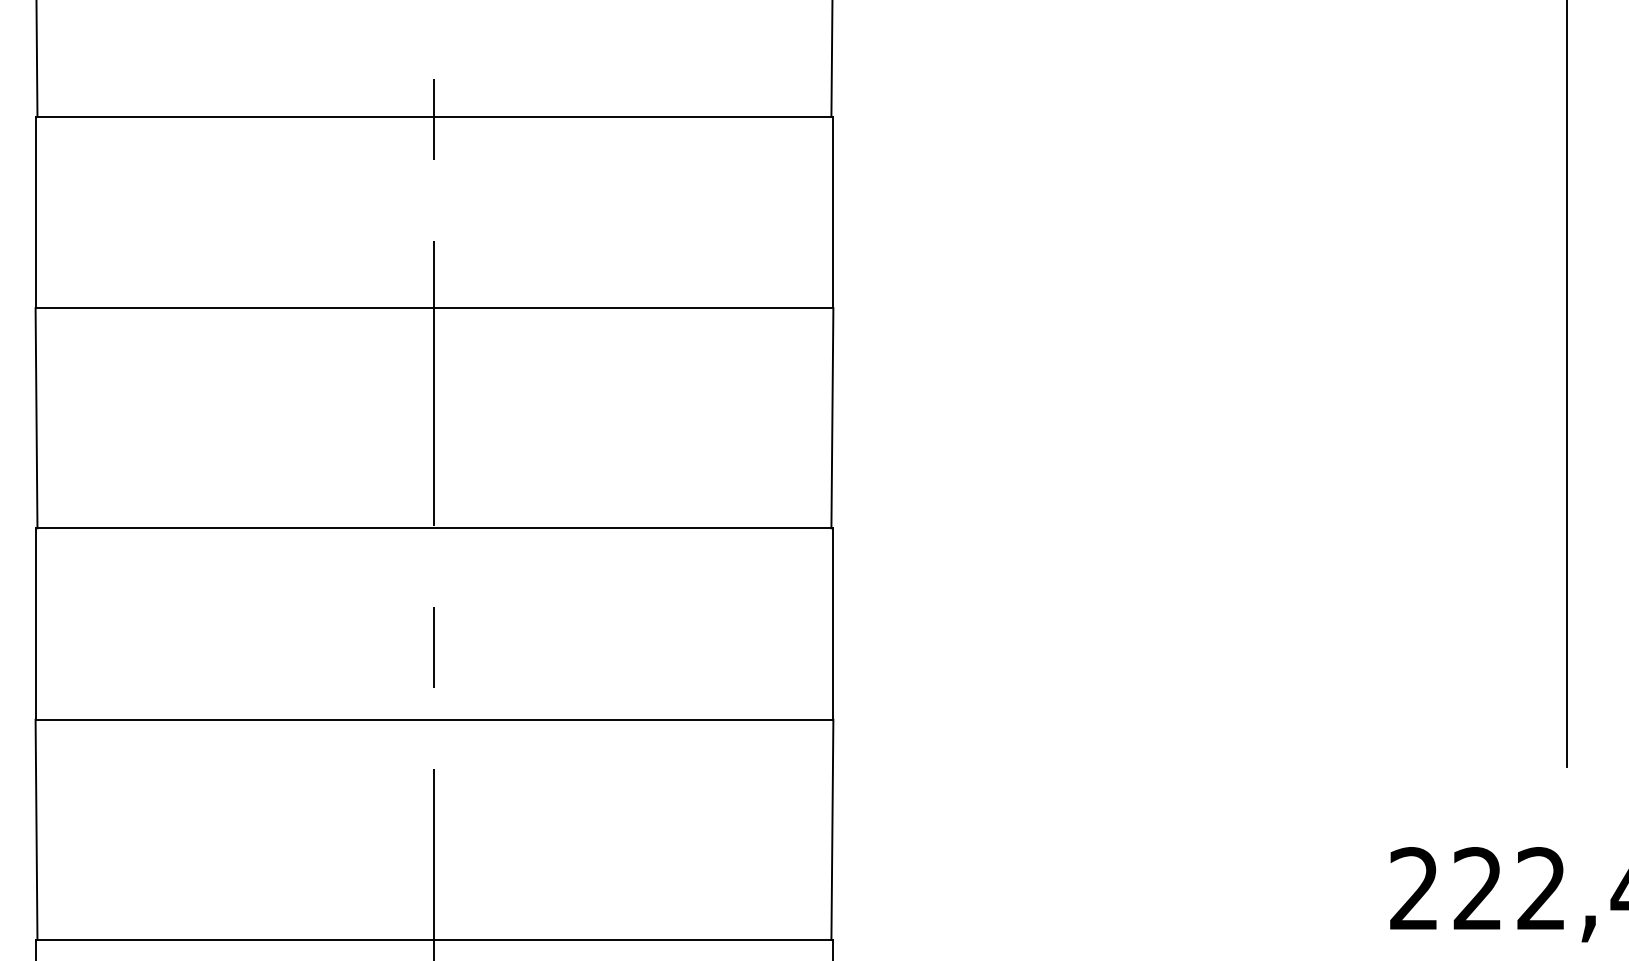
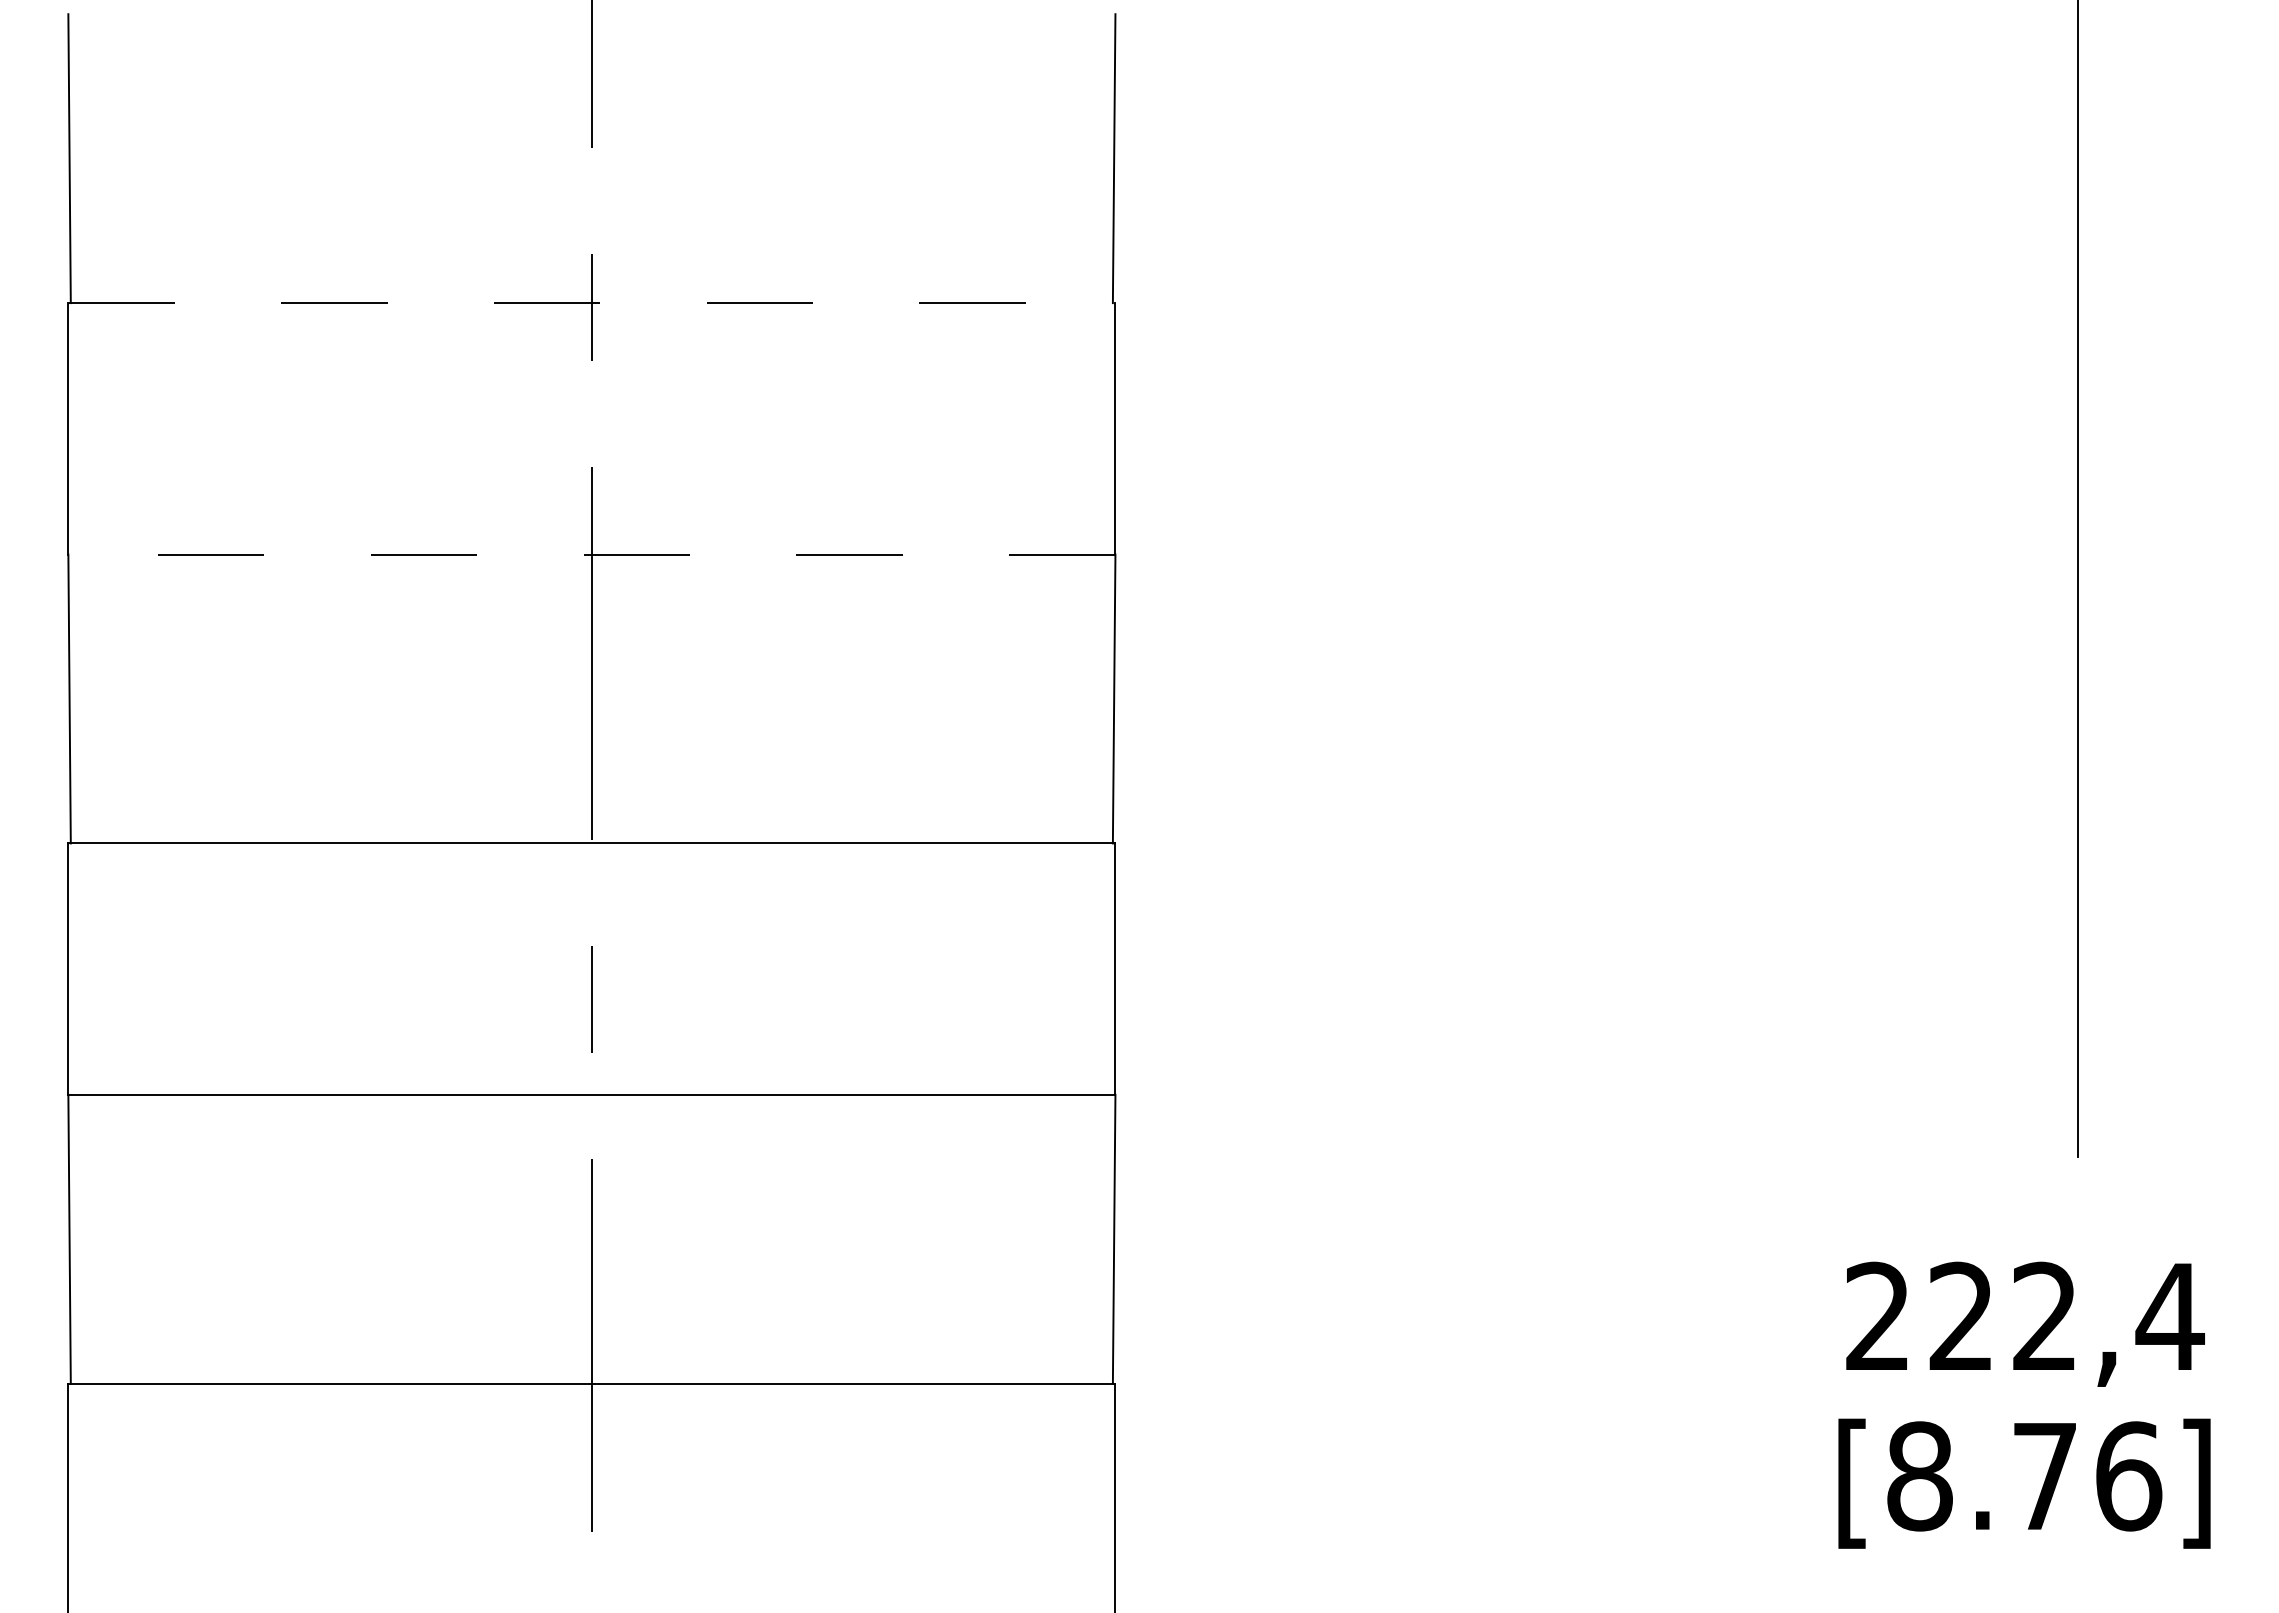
line: (434, 116) -> (591, 303), solid -> dashed
line: (434, 308) -> (591, 554), solid -> dashed

